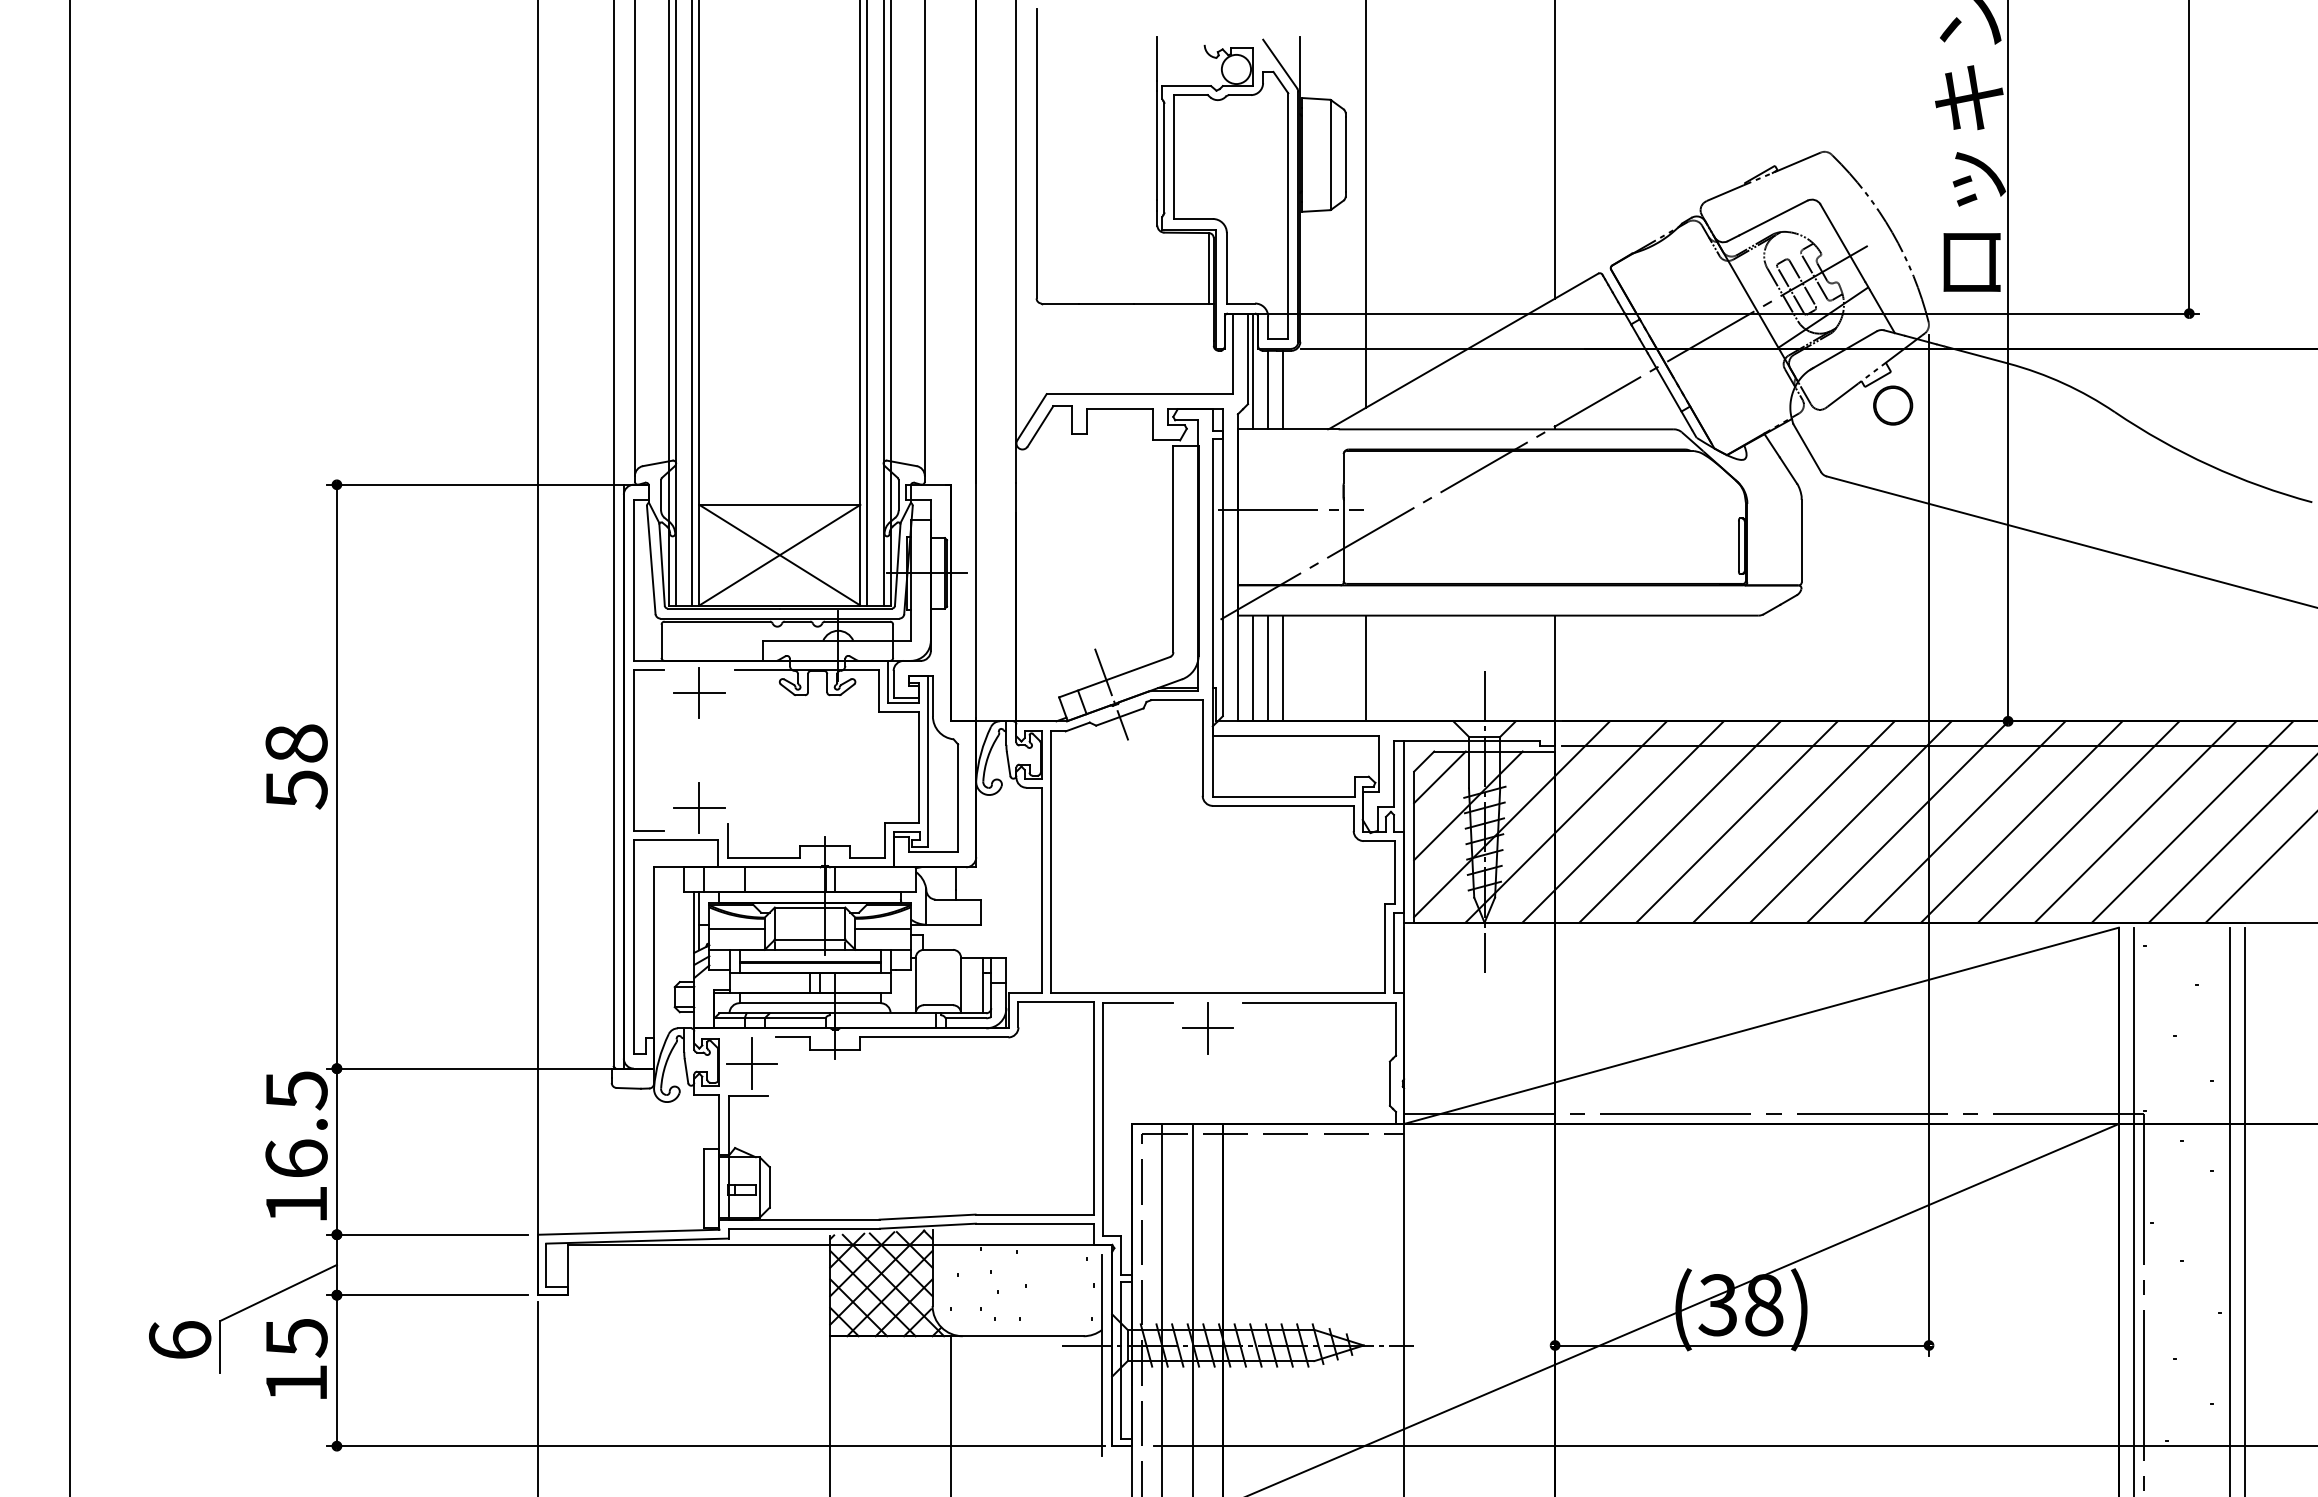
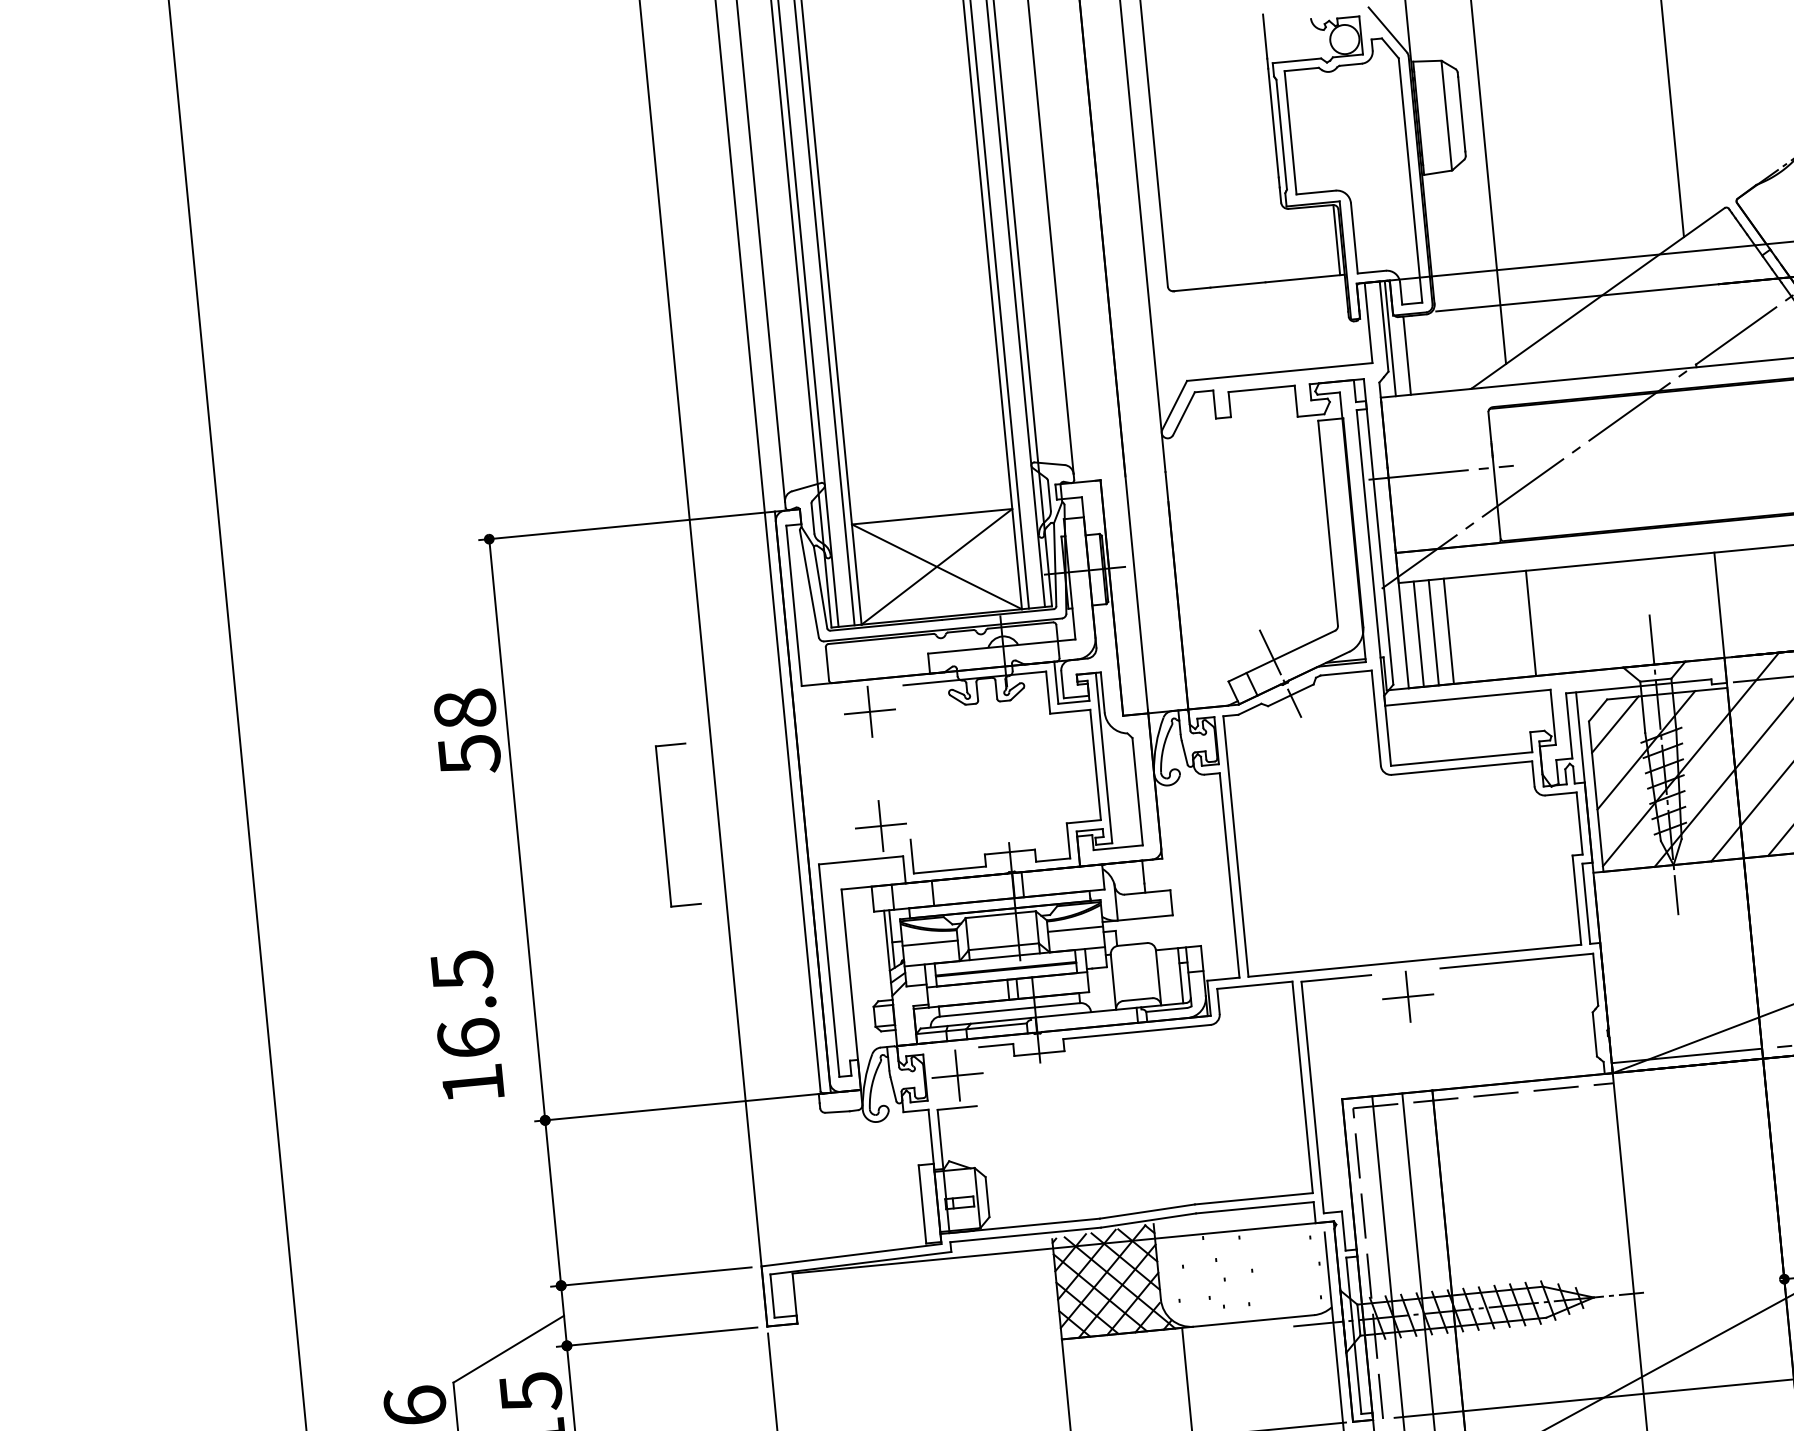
line: (1283, 389) -> (1422, 353), removed
part: (634, 750) -> (664, 826), moved
text: (296, 766) -> (467, 731), moved
text: (296, 1145) -> (467, 1025), moved

